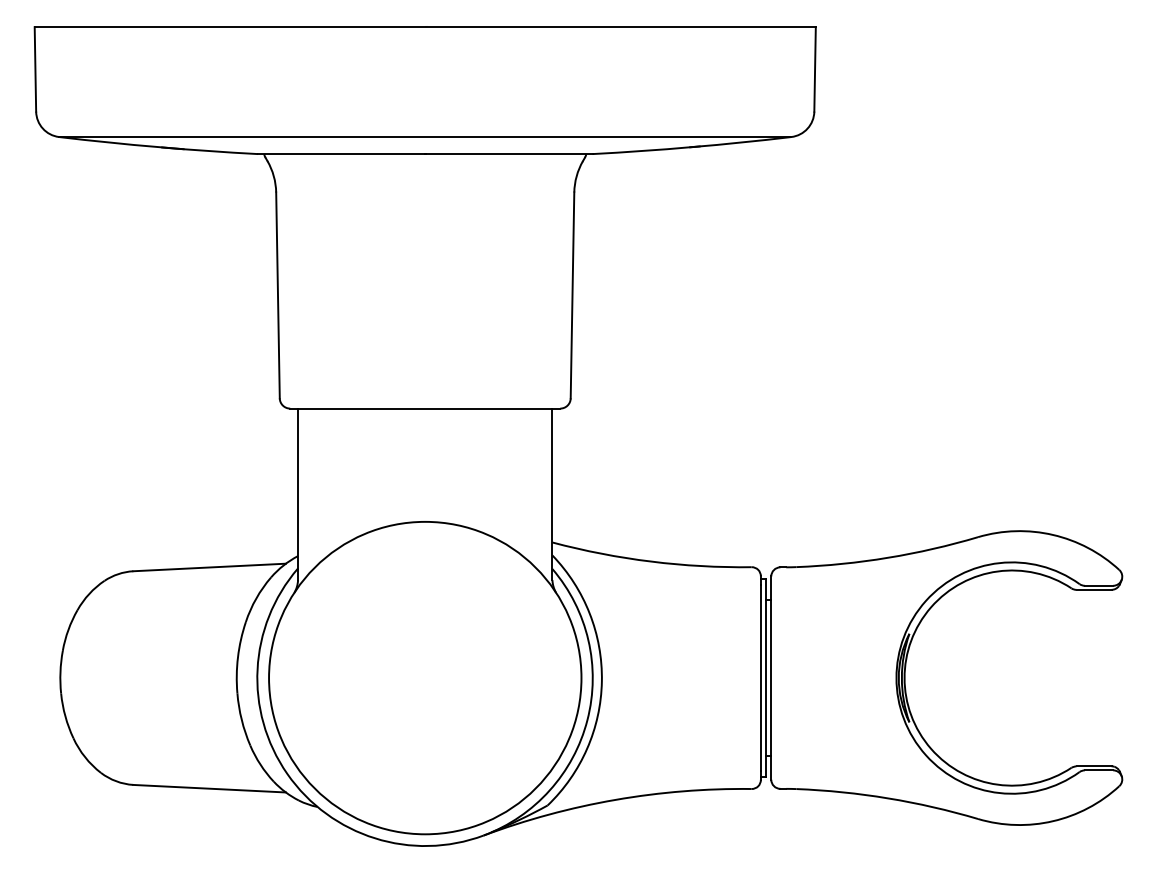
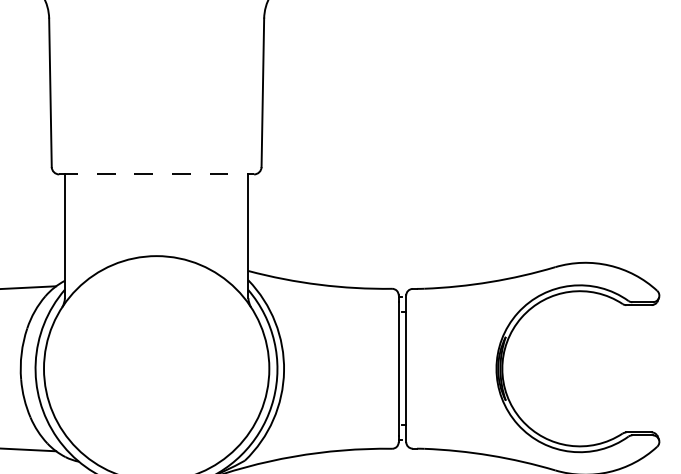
line: (425, 408) -> (156, 174), solid -> dashed
line: (766, 678) -> (402, 369), removed

